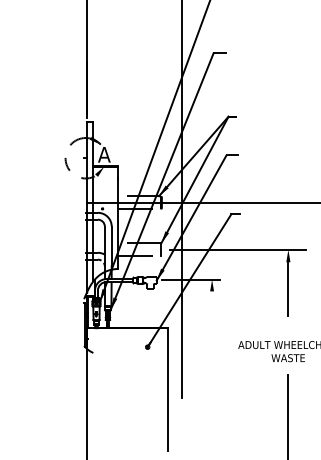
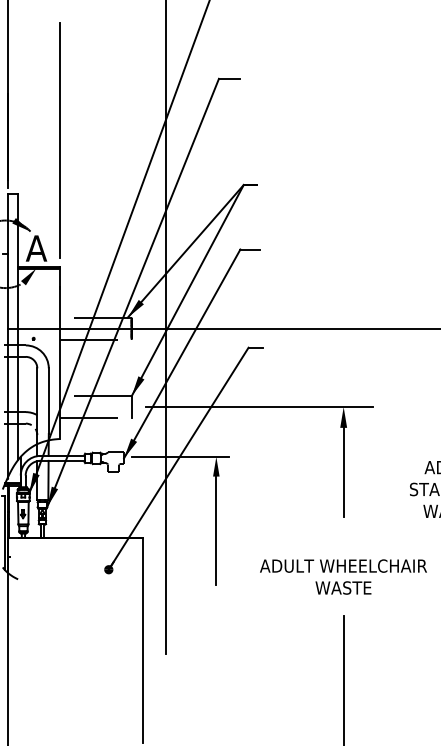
line: (118, 89) -> (60, 139), added
line: (212, 323) -> (217, 530), added

